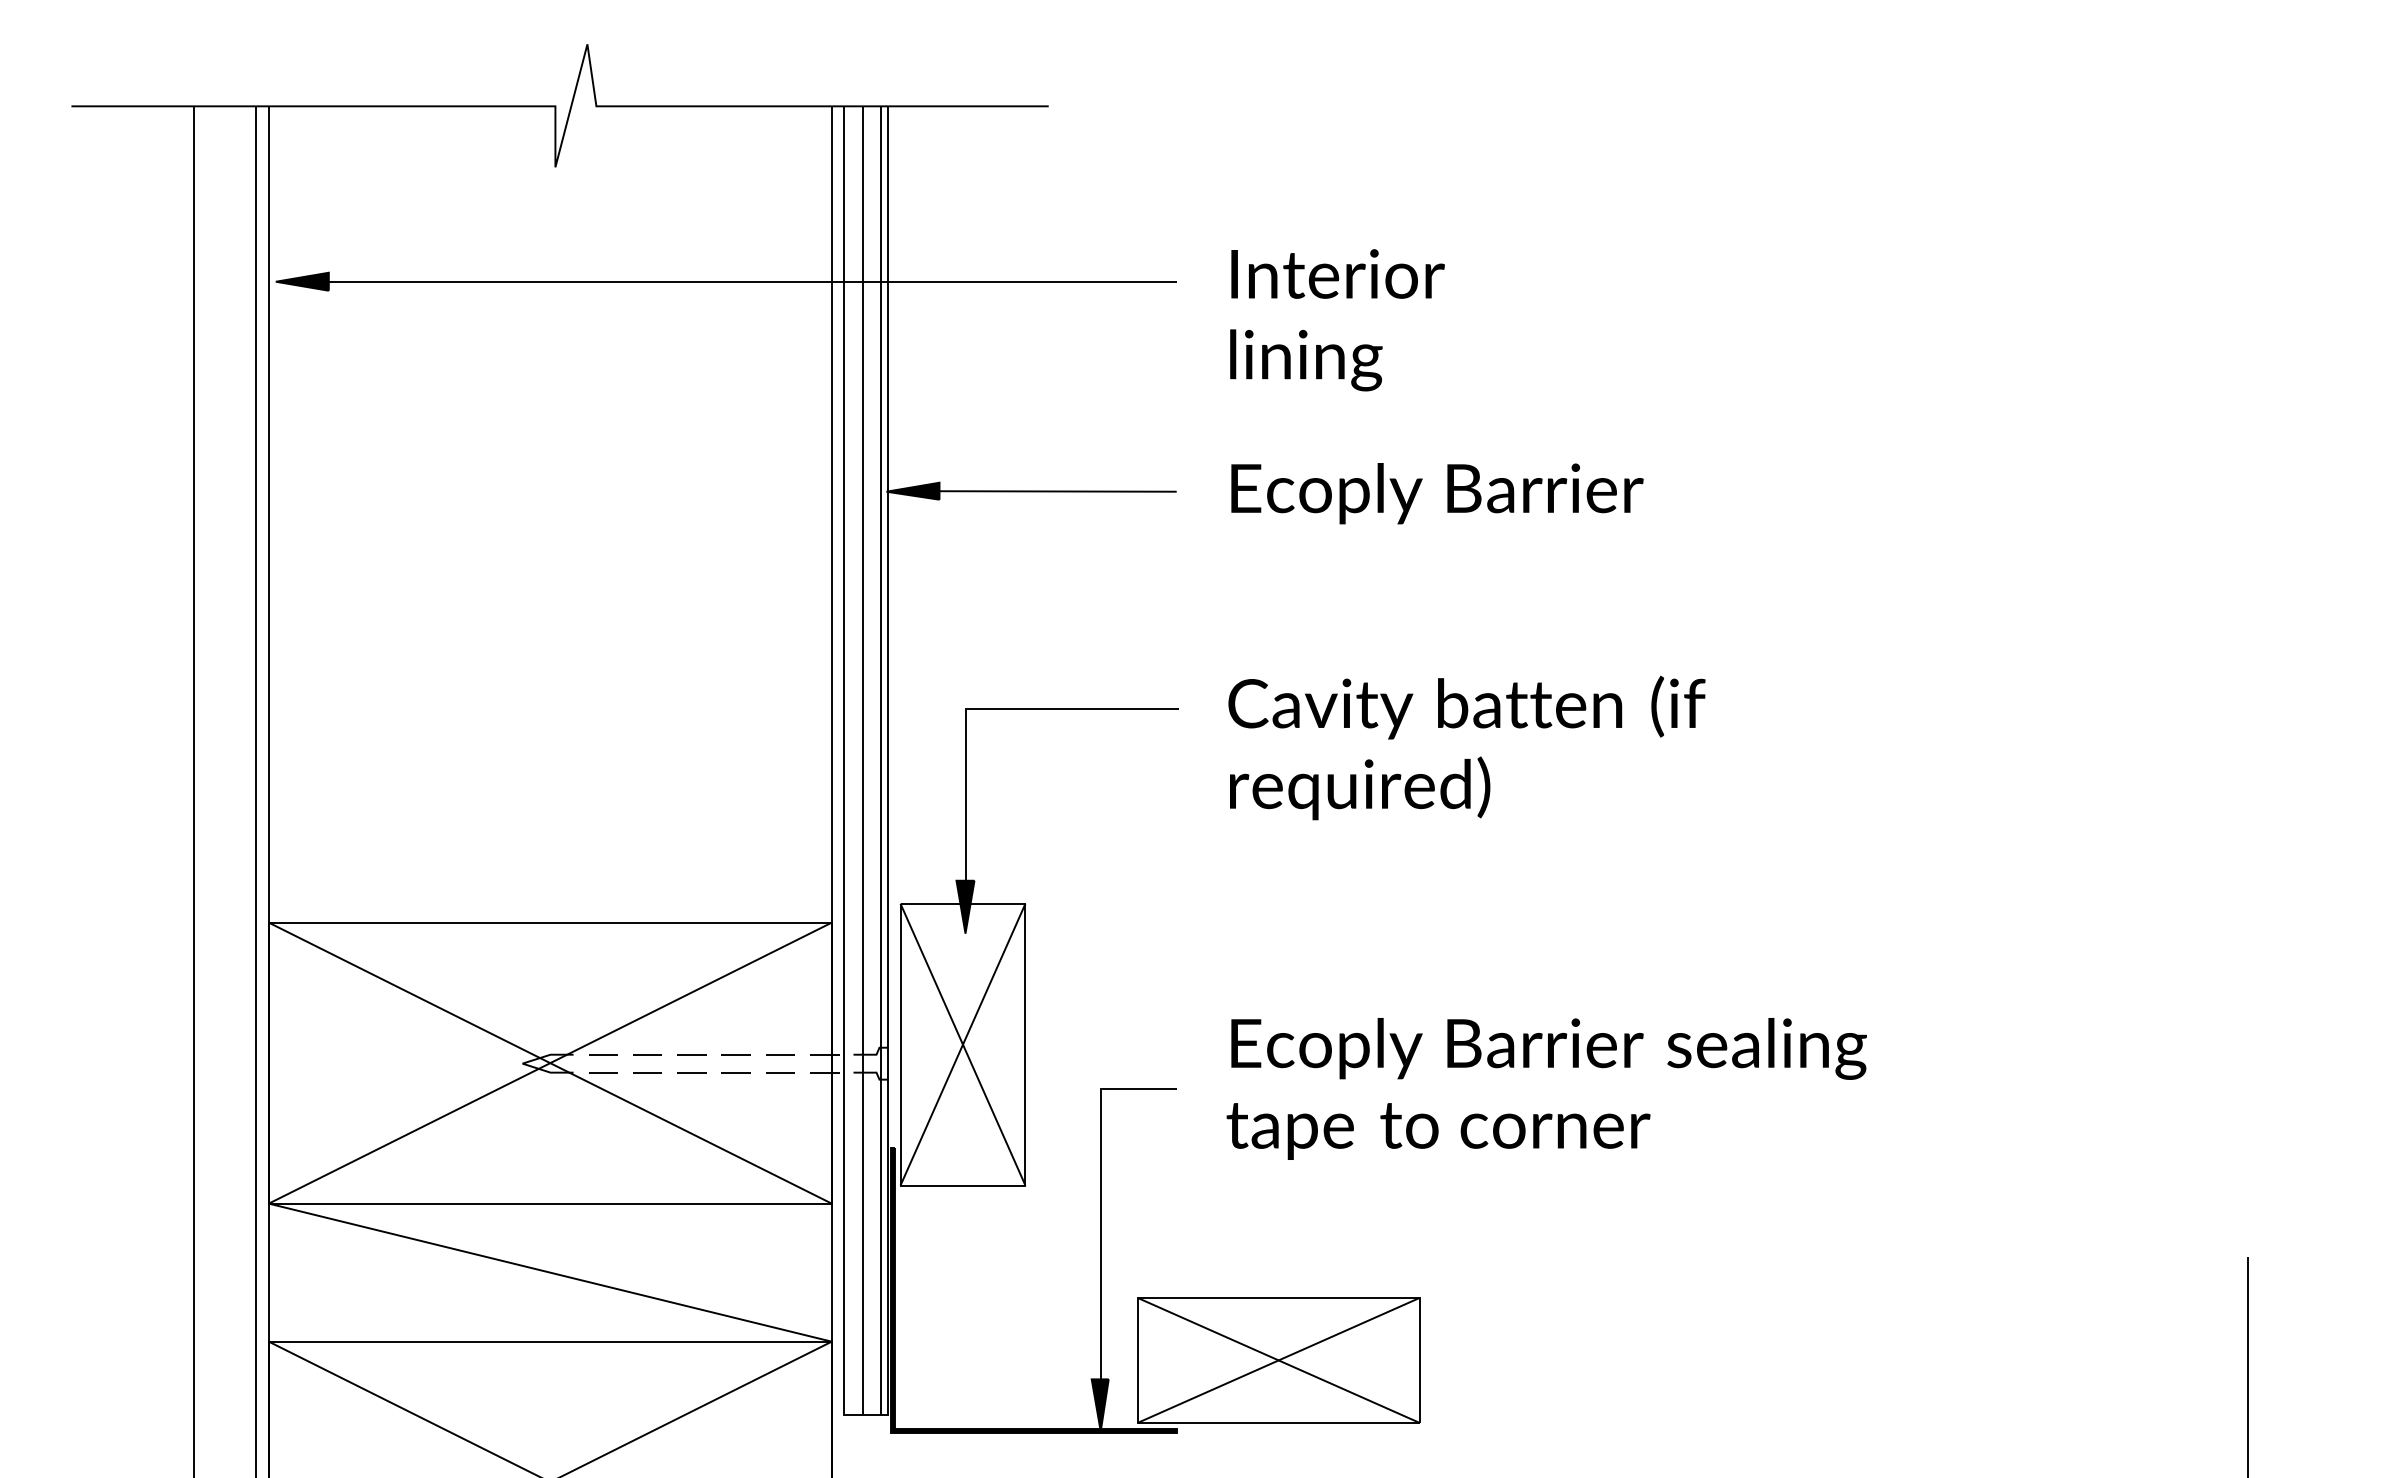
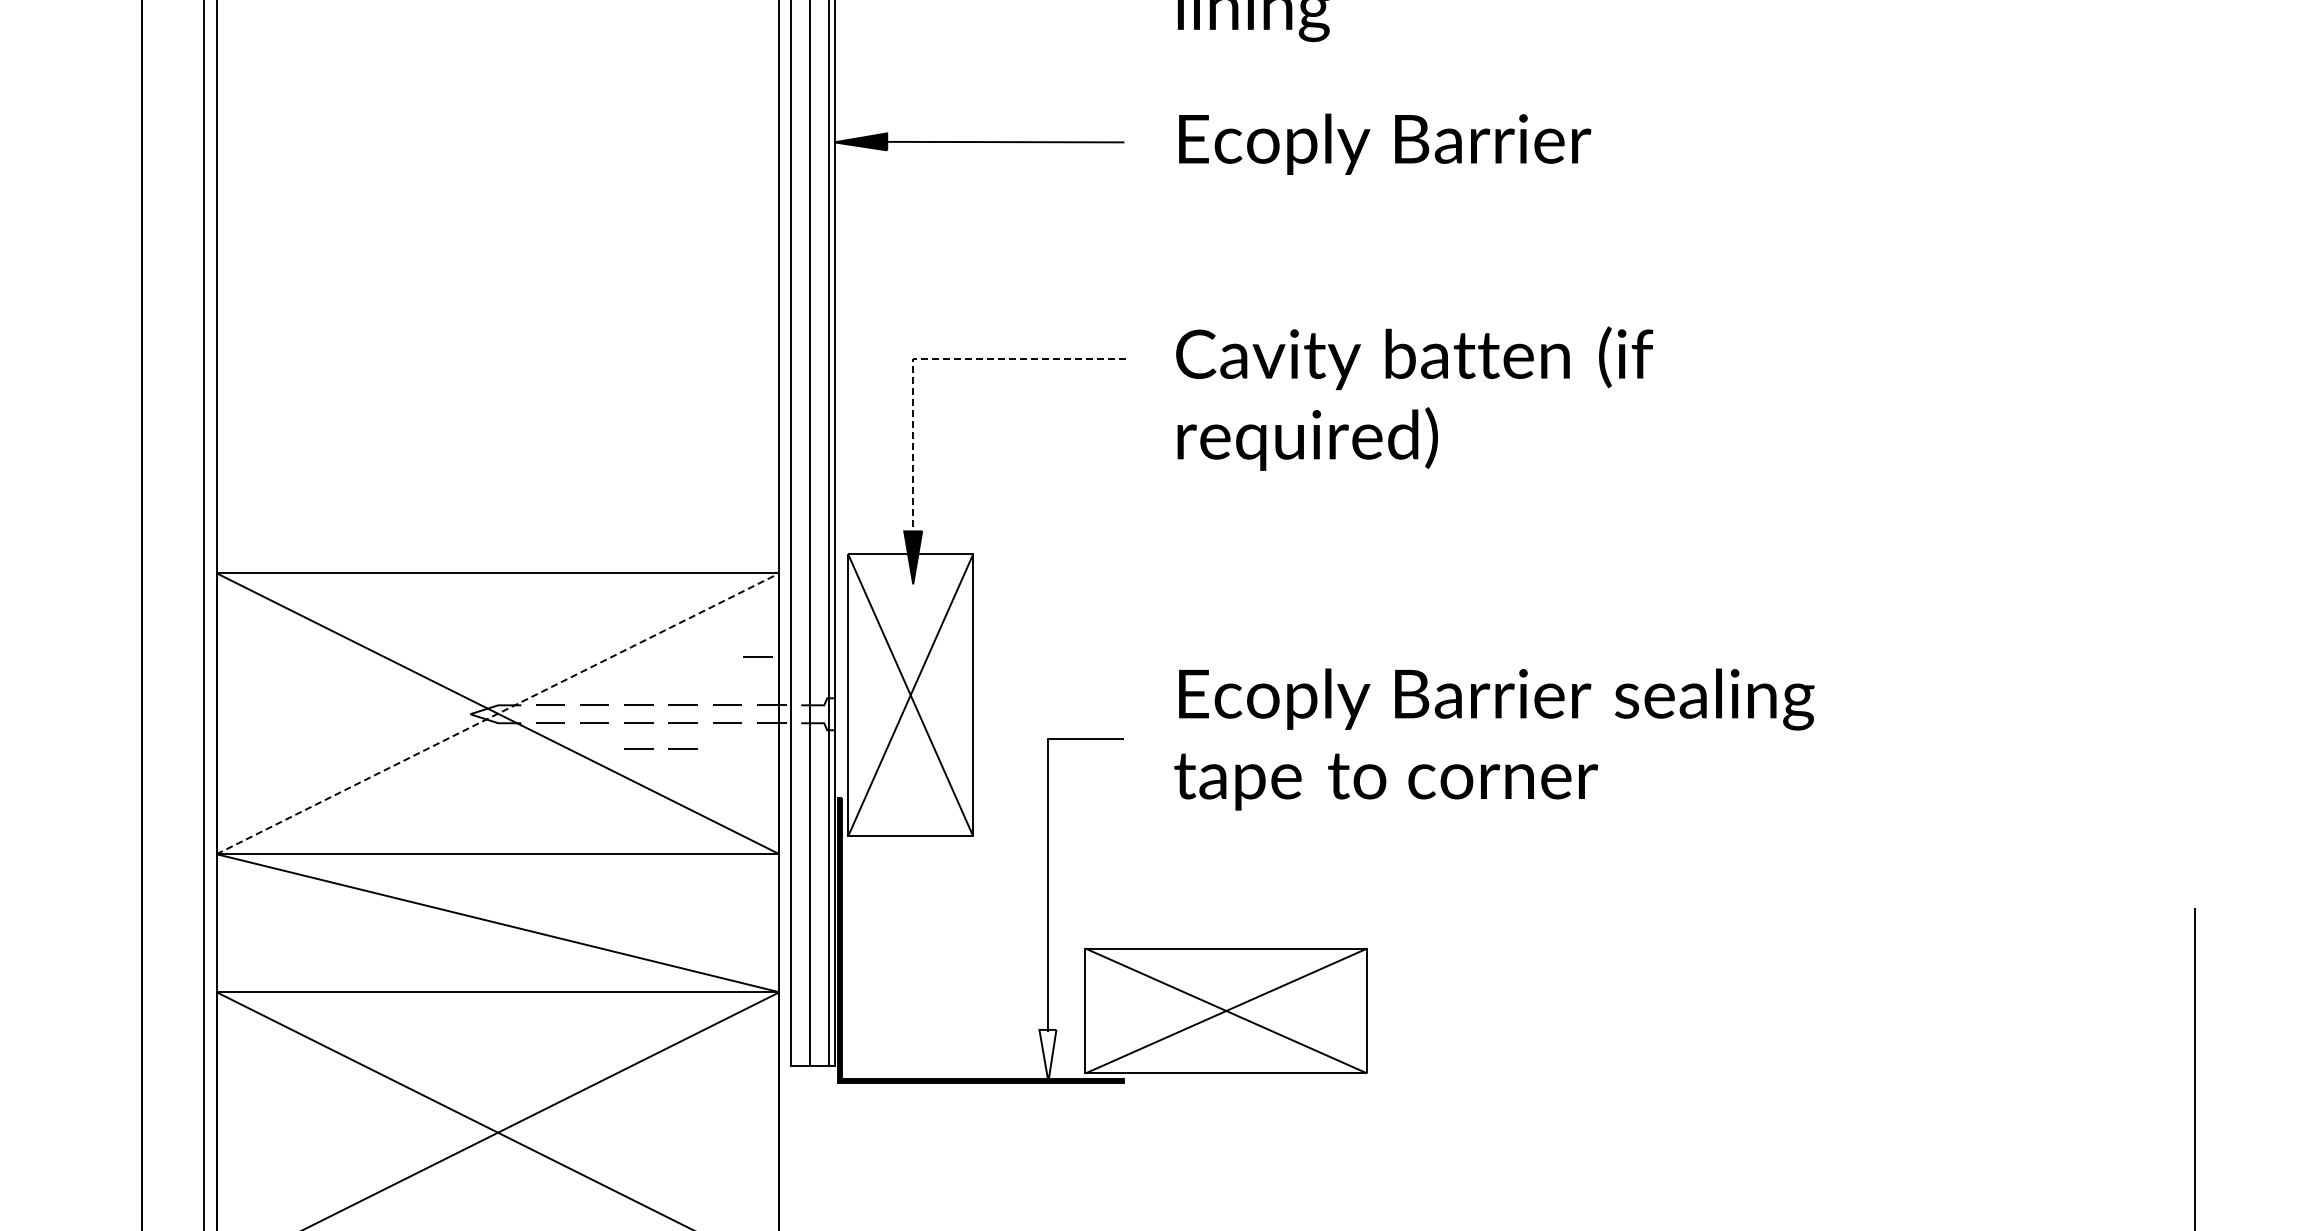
line: (985, 708) -> (933, 359), solid -> dashed
line: (810, 1006) -> (758, 657), added
line: (550, 1063) -> (498, 714), solid -> dashed
line: (691, 1098) -> (639, 749), added
line: (735, 1098) -> (683, 749), added
fill: (1099, 1405) -> (1047, 1056), removed

